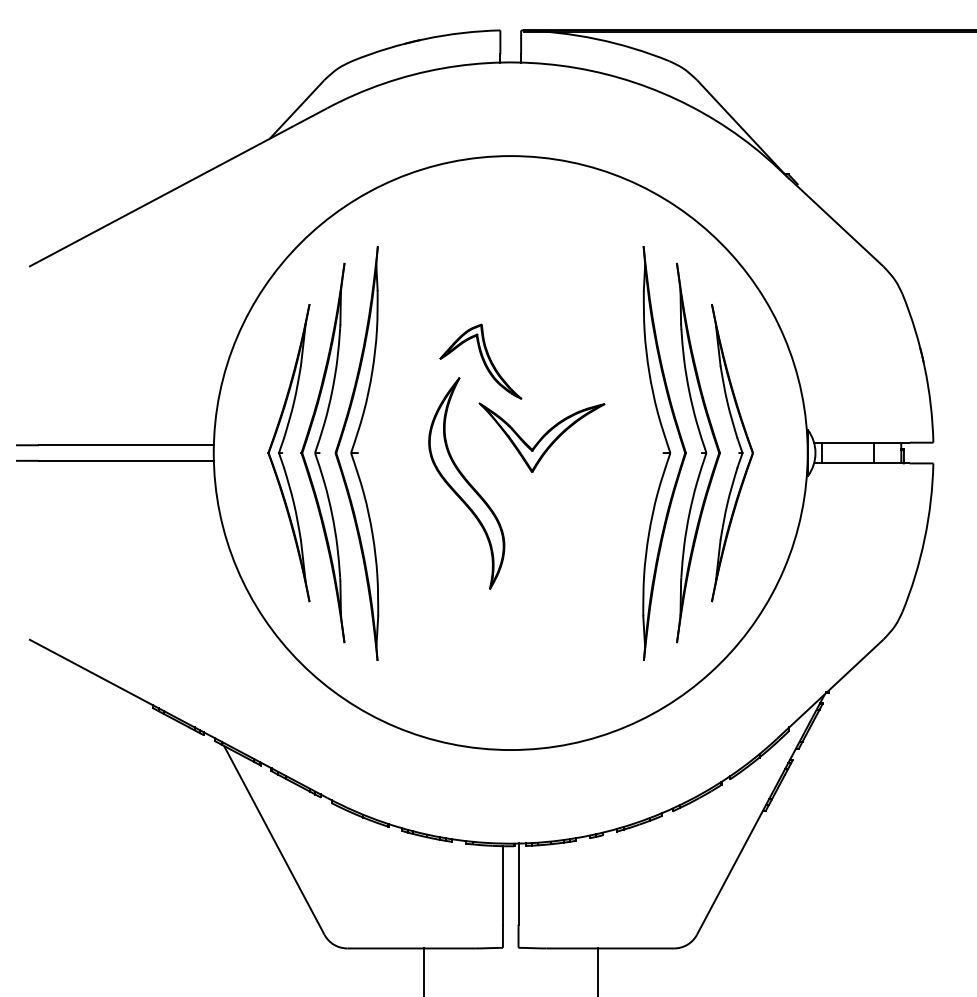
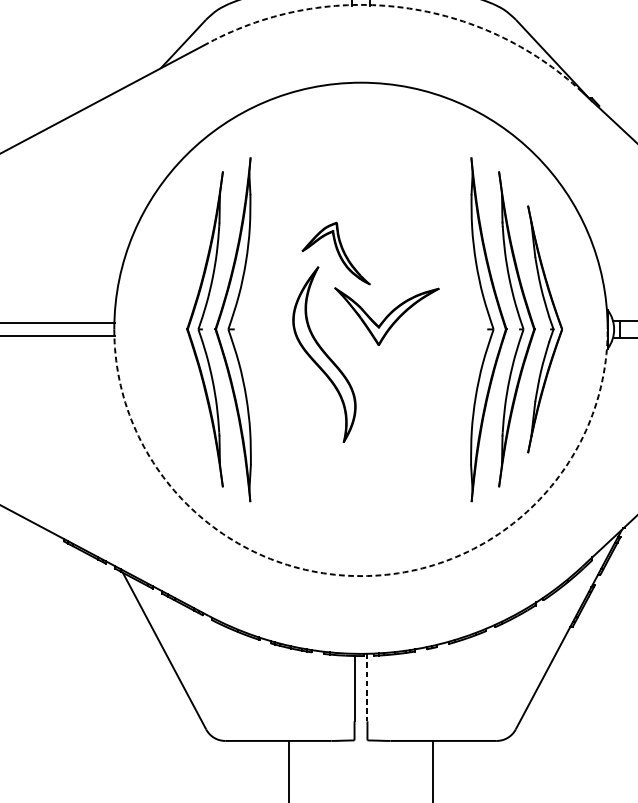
arc: (561, 65) -> (403, 7), solid -> dashed
part: (288, 453) -> (176, 329), removed
arc: (510, 750) -> (360, 576), solid -> dashed
line: (518, 883) -> (367, 686), solid -> dashed

